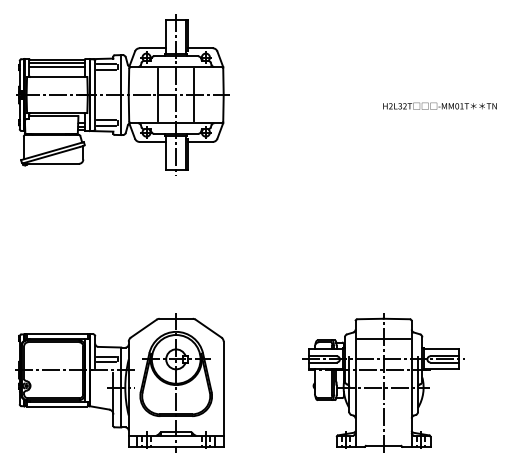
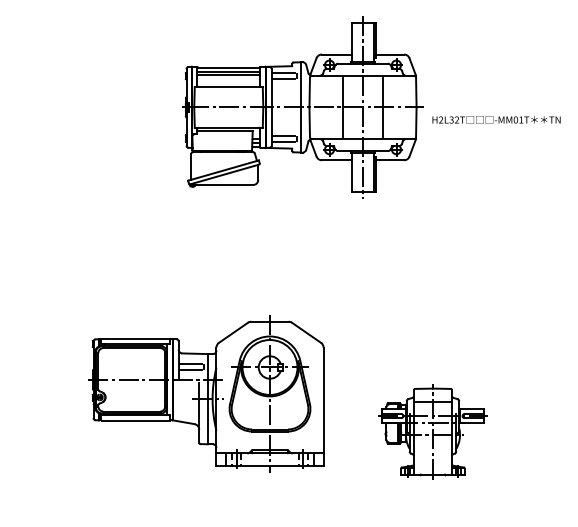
part: (122, 95) -> (302, 107), moved
part: (119, 382) -> (206, 393), moved
part: (383, 382) -> (432, 431), size x0.6

